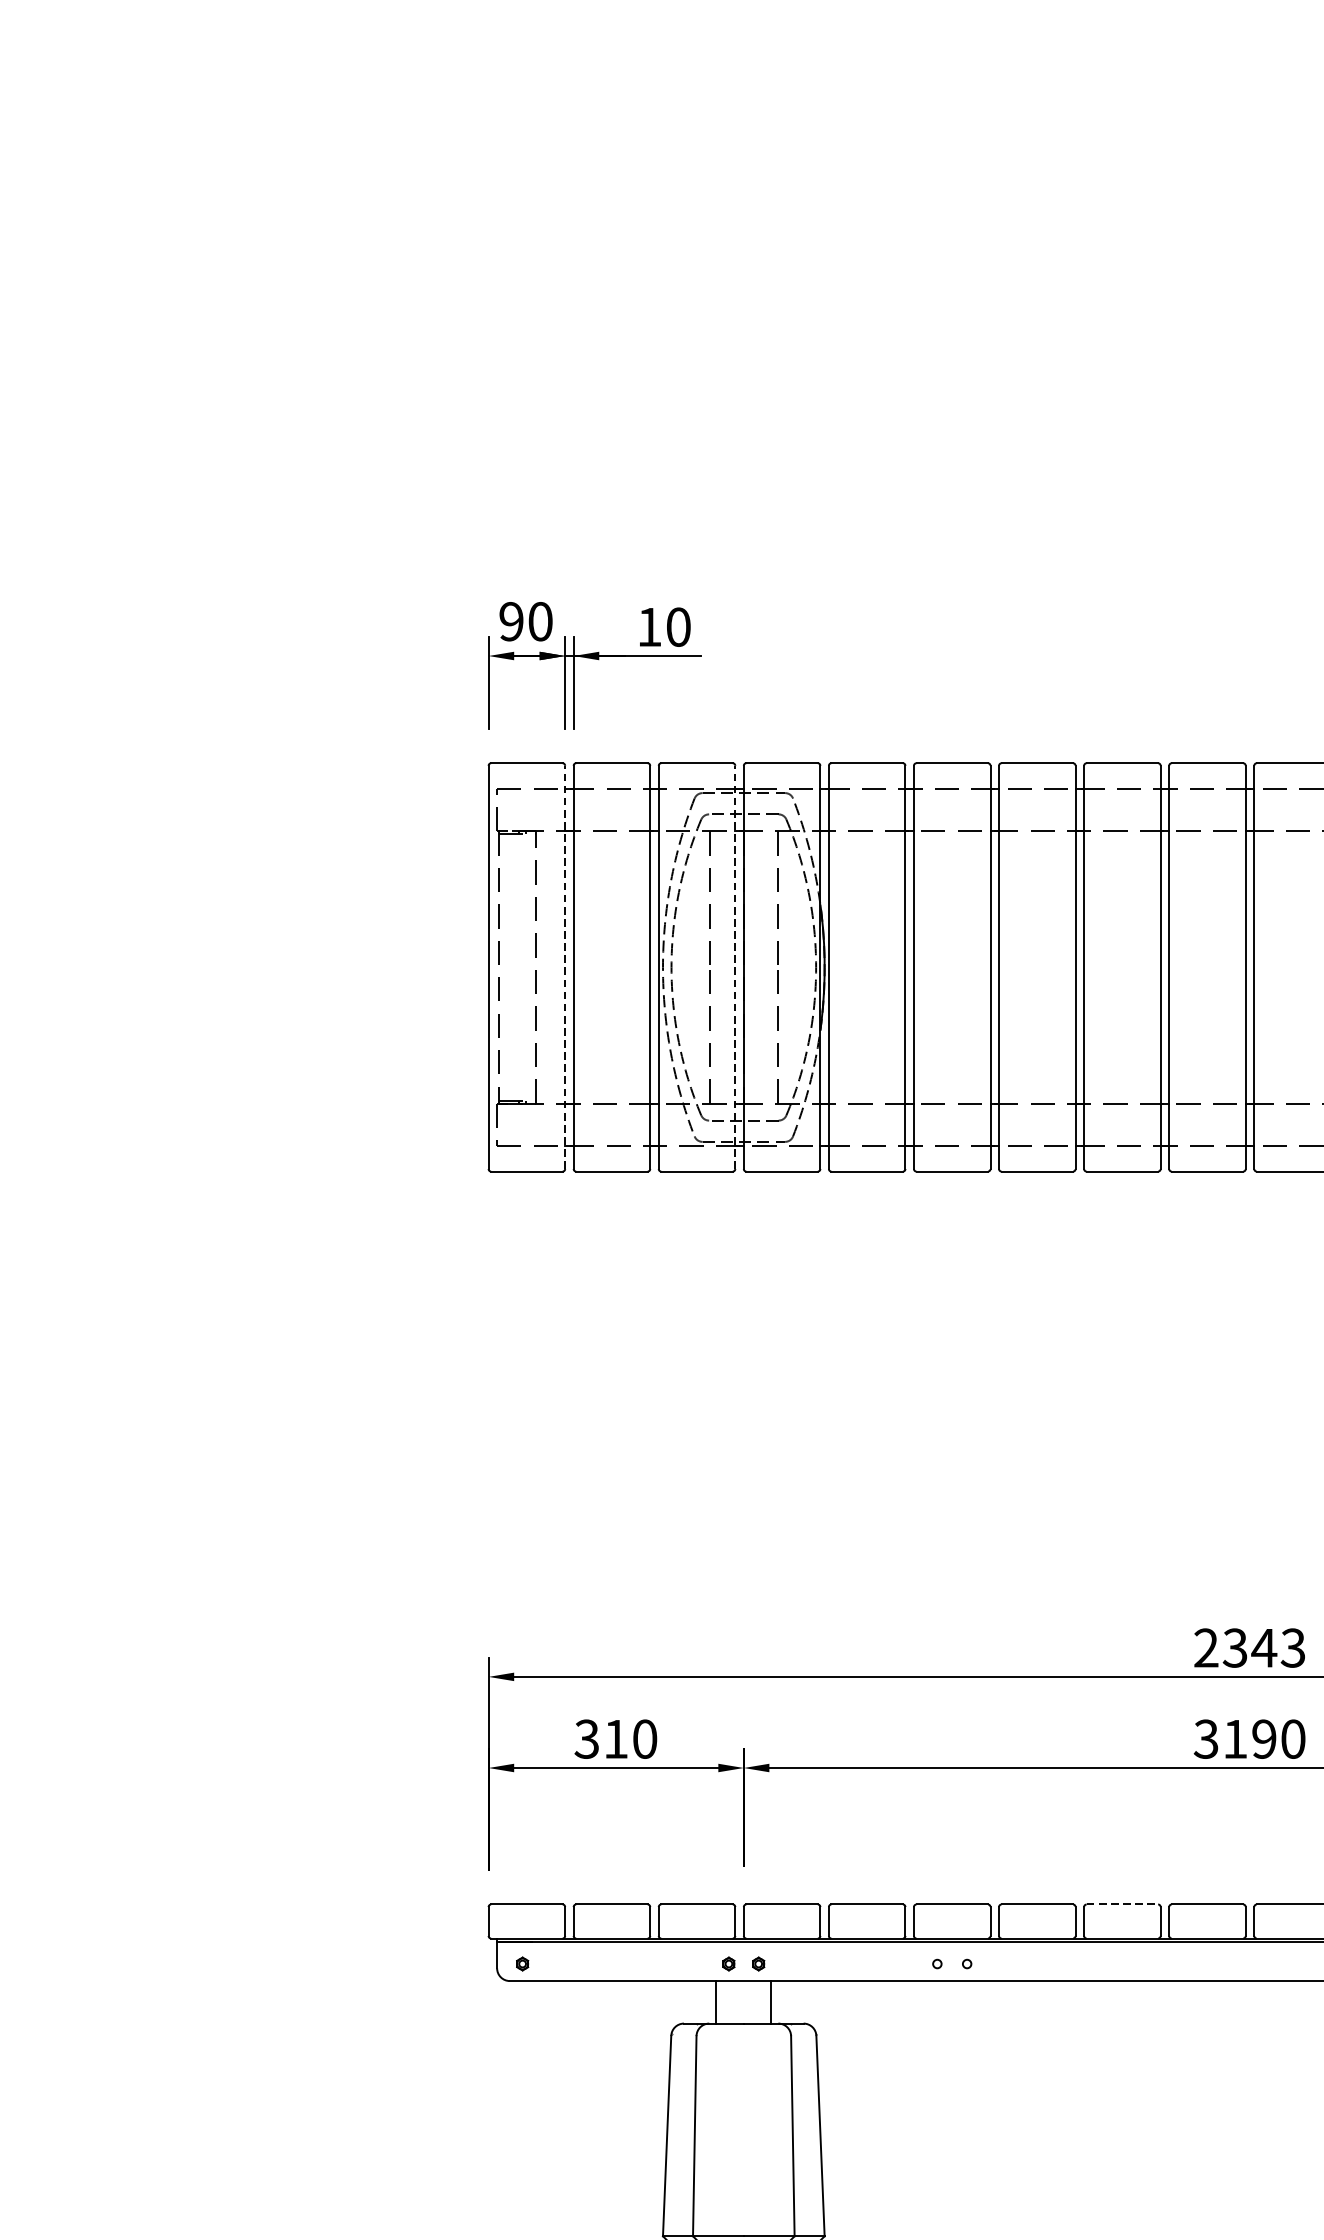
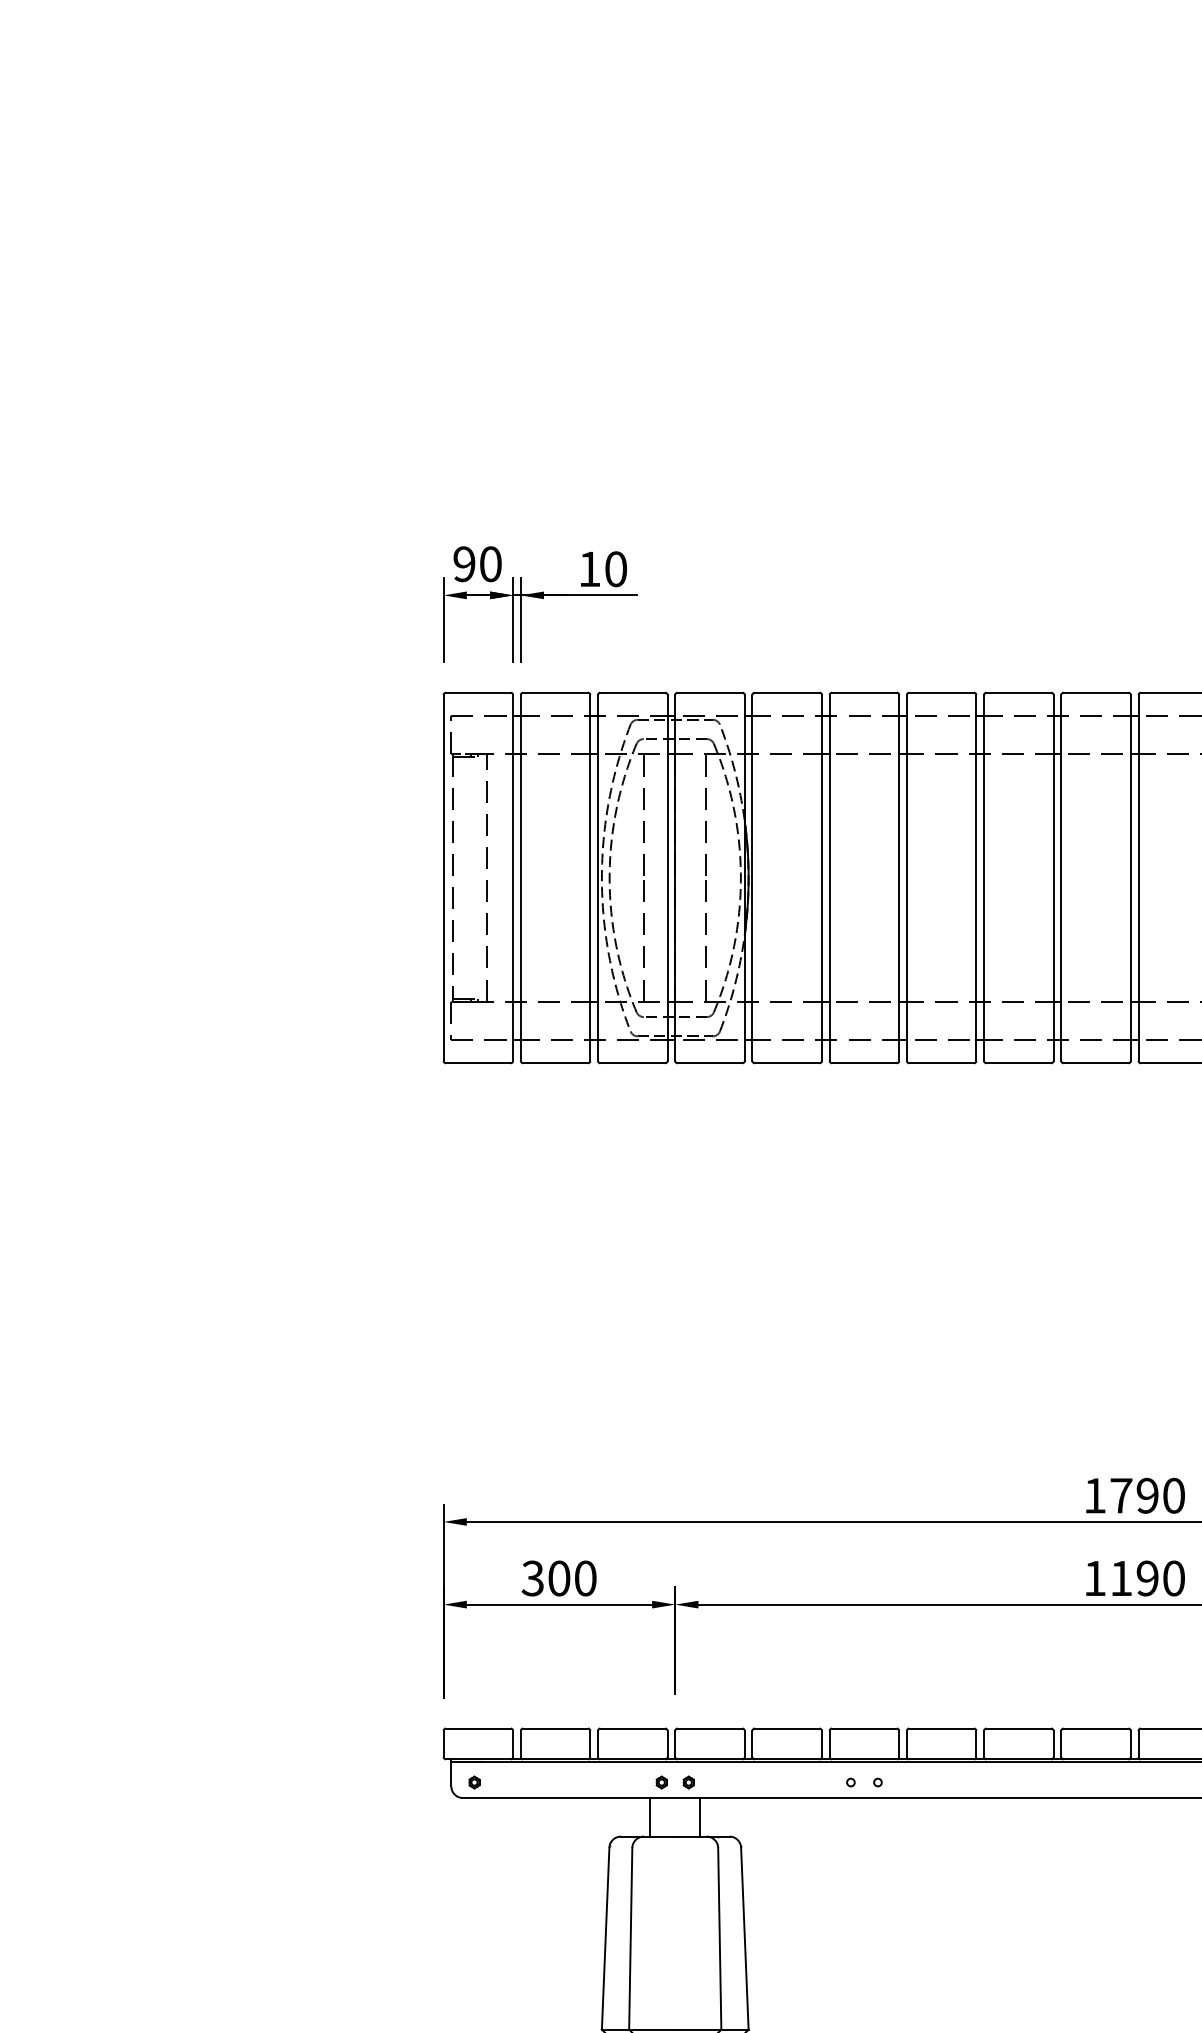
line: (565, 967) -> (513, 878), dashed -> solid
line: (735, 967) -> (667, 878), dashed -> solid
text: (1249, 1647) -> (1134, 1495), 2343 -> 1790
text: (616, 1739) -> (559, 1578), 310 -> 300
text: (1205, 1739) -> (1094, 1578), 3190 -> 1190
line: (1123, 1904) -> (1019, 1728), dashed -> solid

